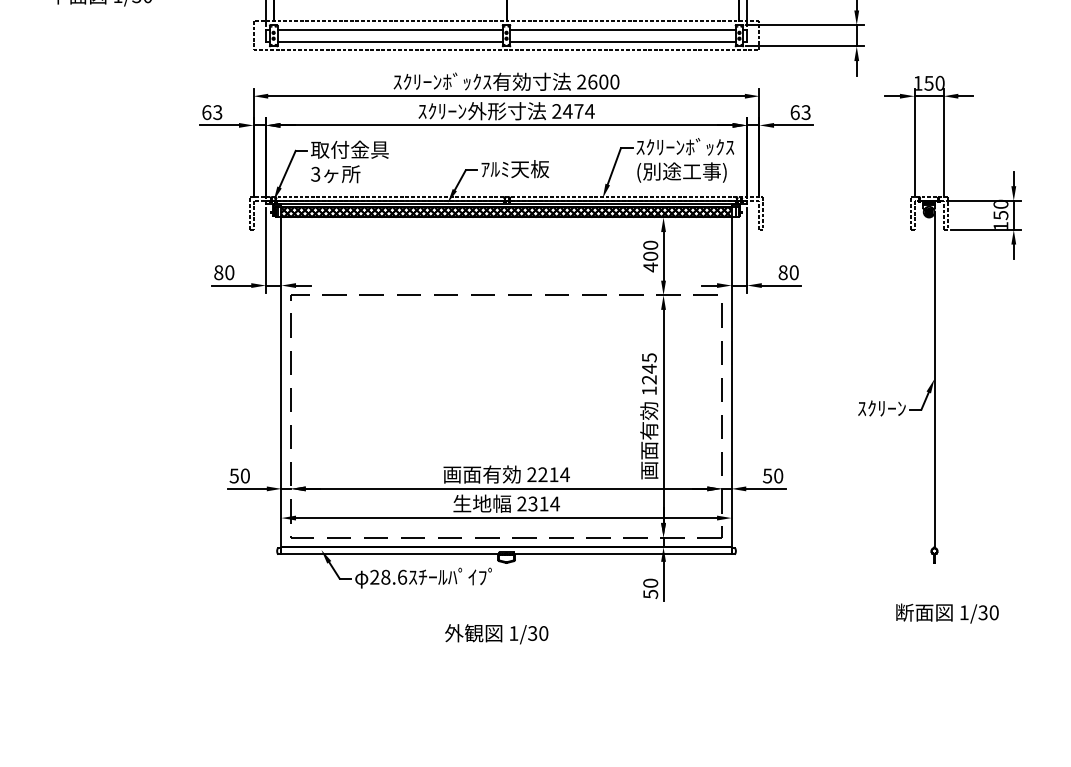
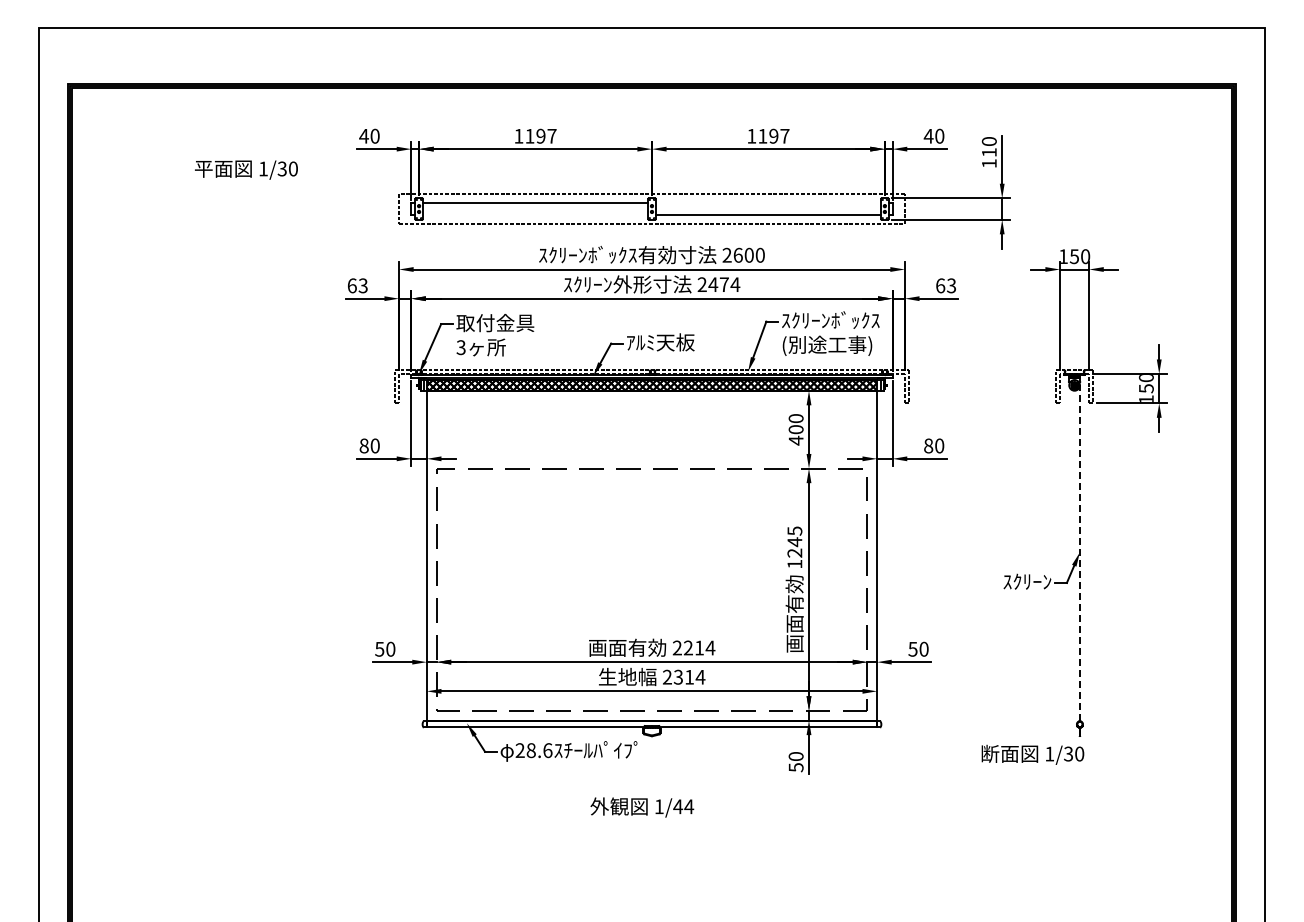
line: (623, 30) -> (768, 203), removed
line: (390, 41) -> (535, 214), removed
line: (934, 379) -> (1079, 552), solid -> dashed
text: (947, 613) -> (1032, 754), moved
text: (538, 633) -> (683, 806), 1/30 -> 1/44

